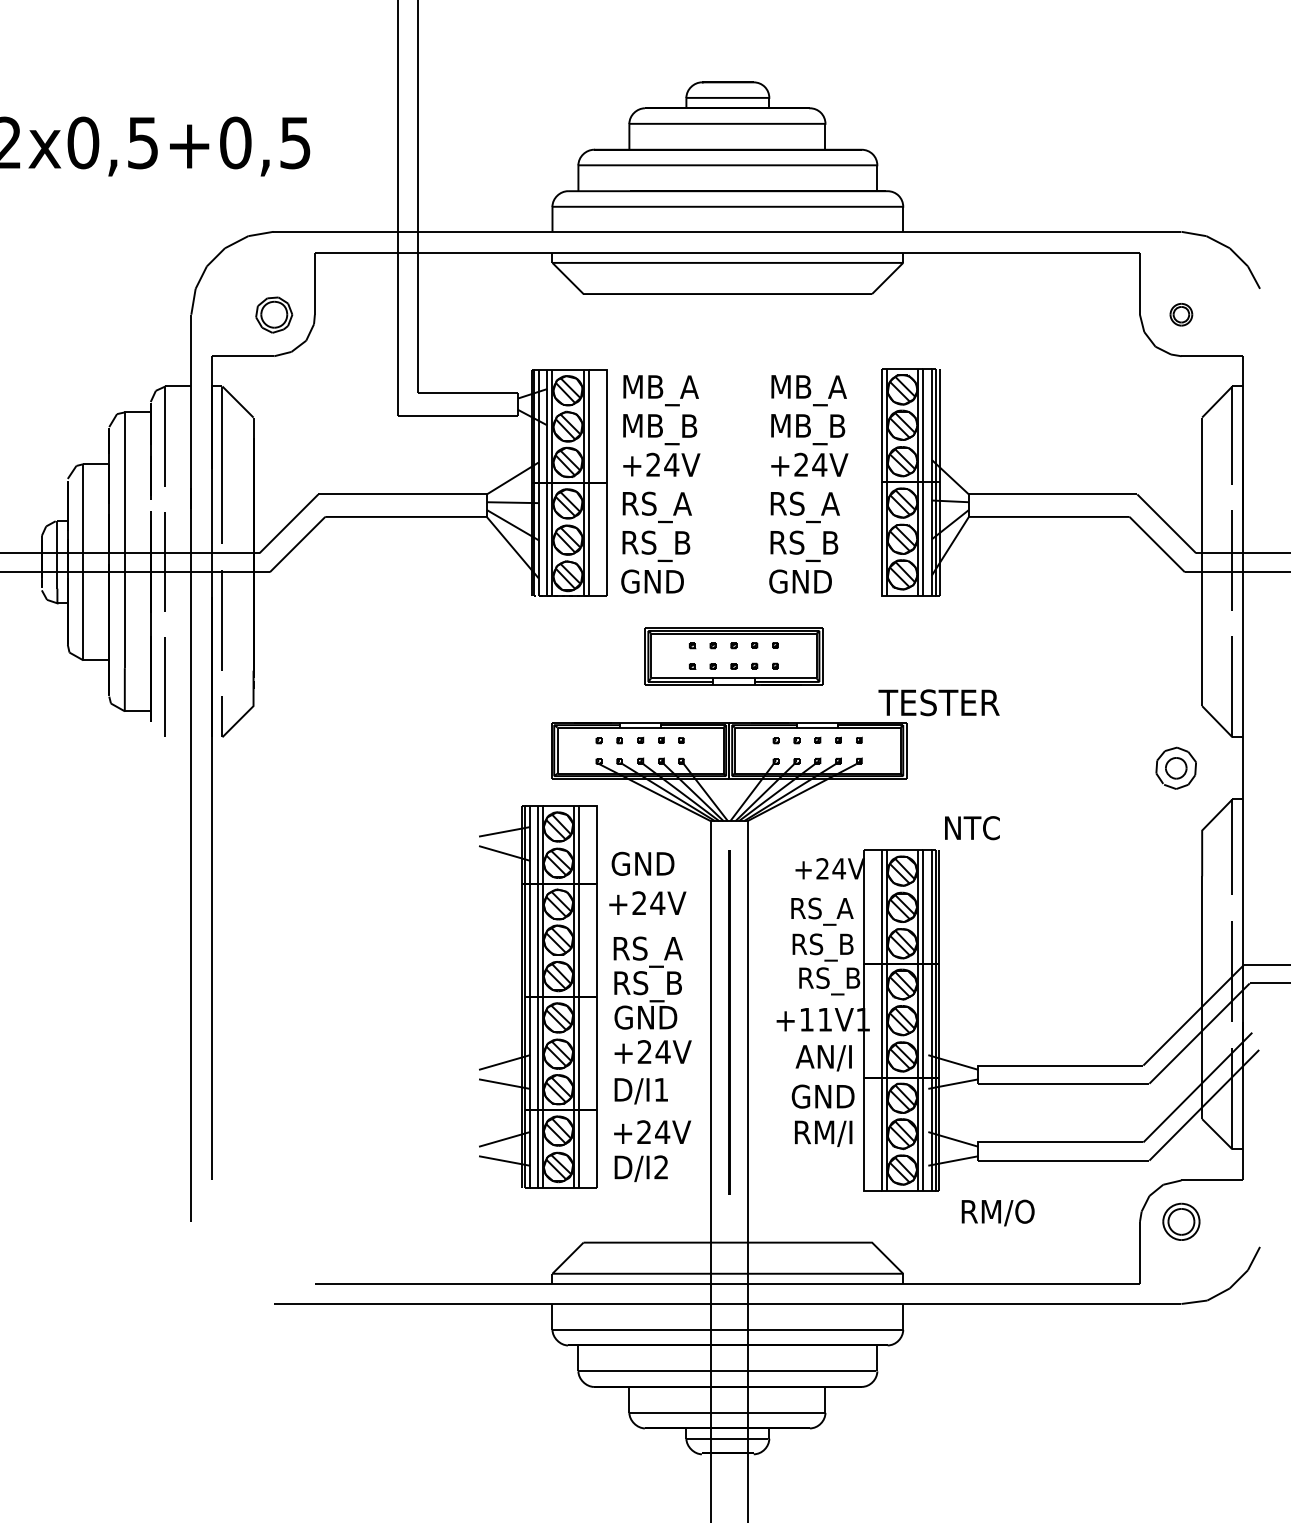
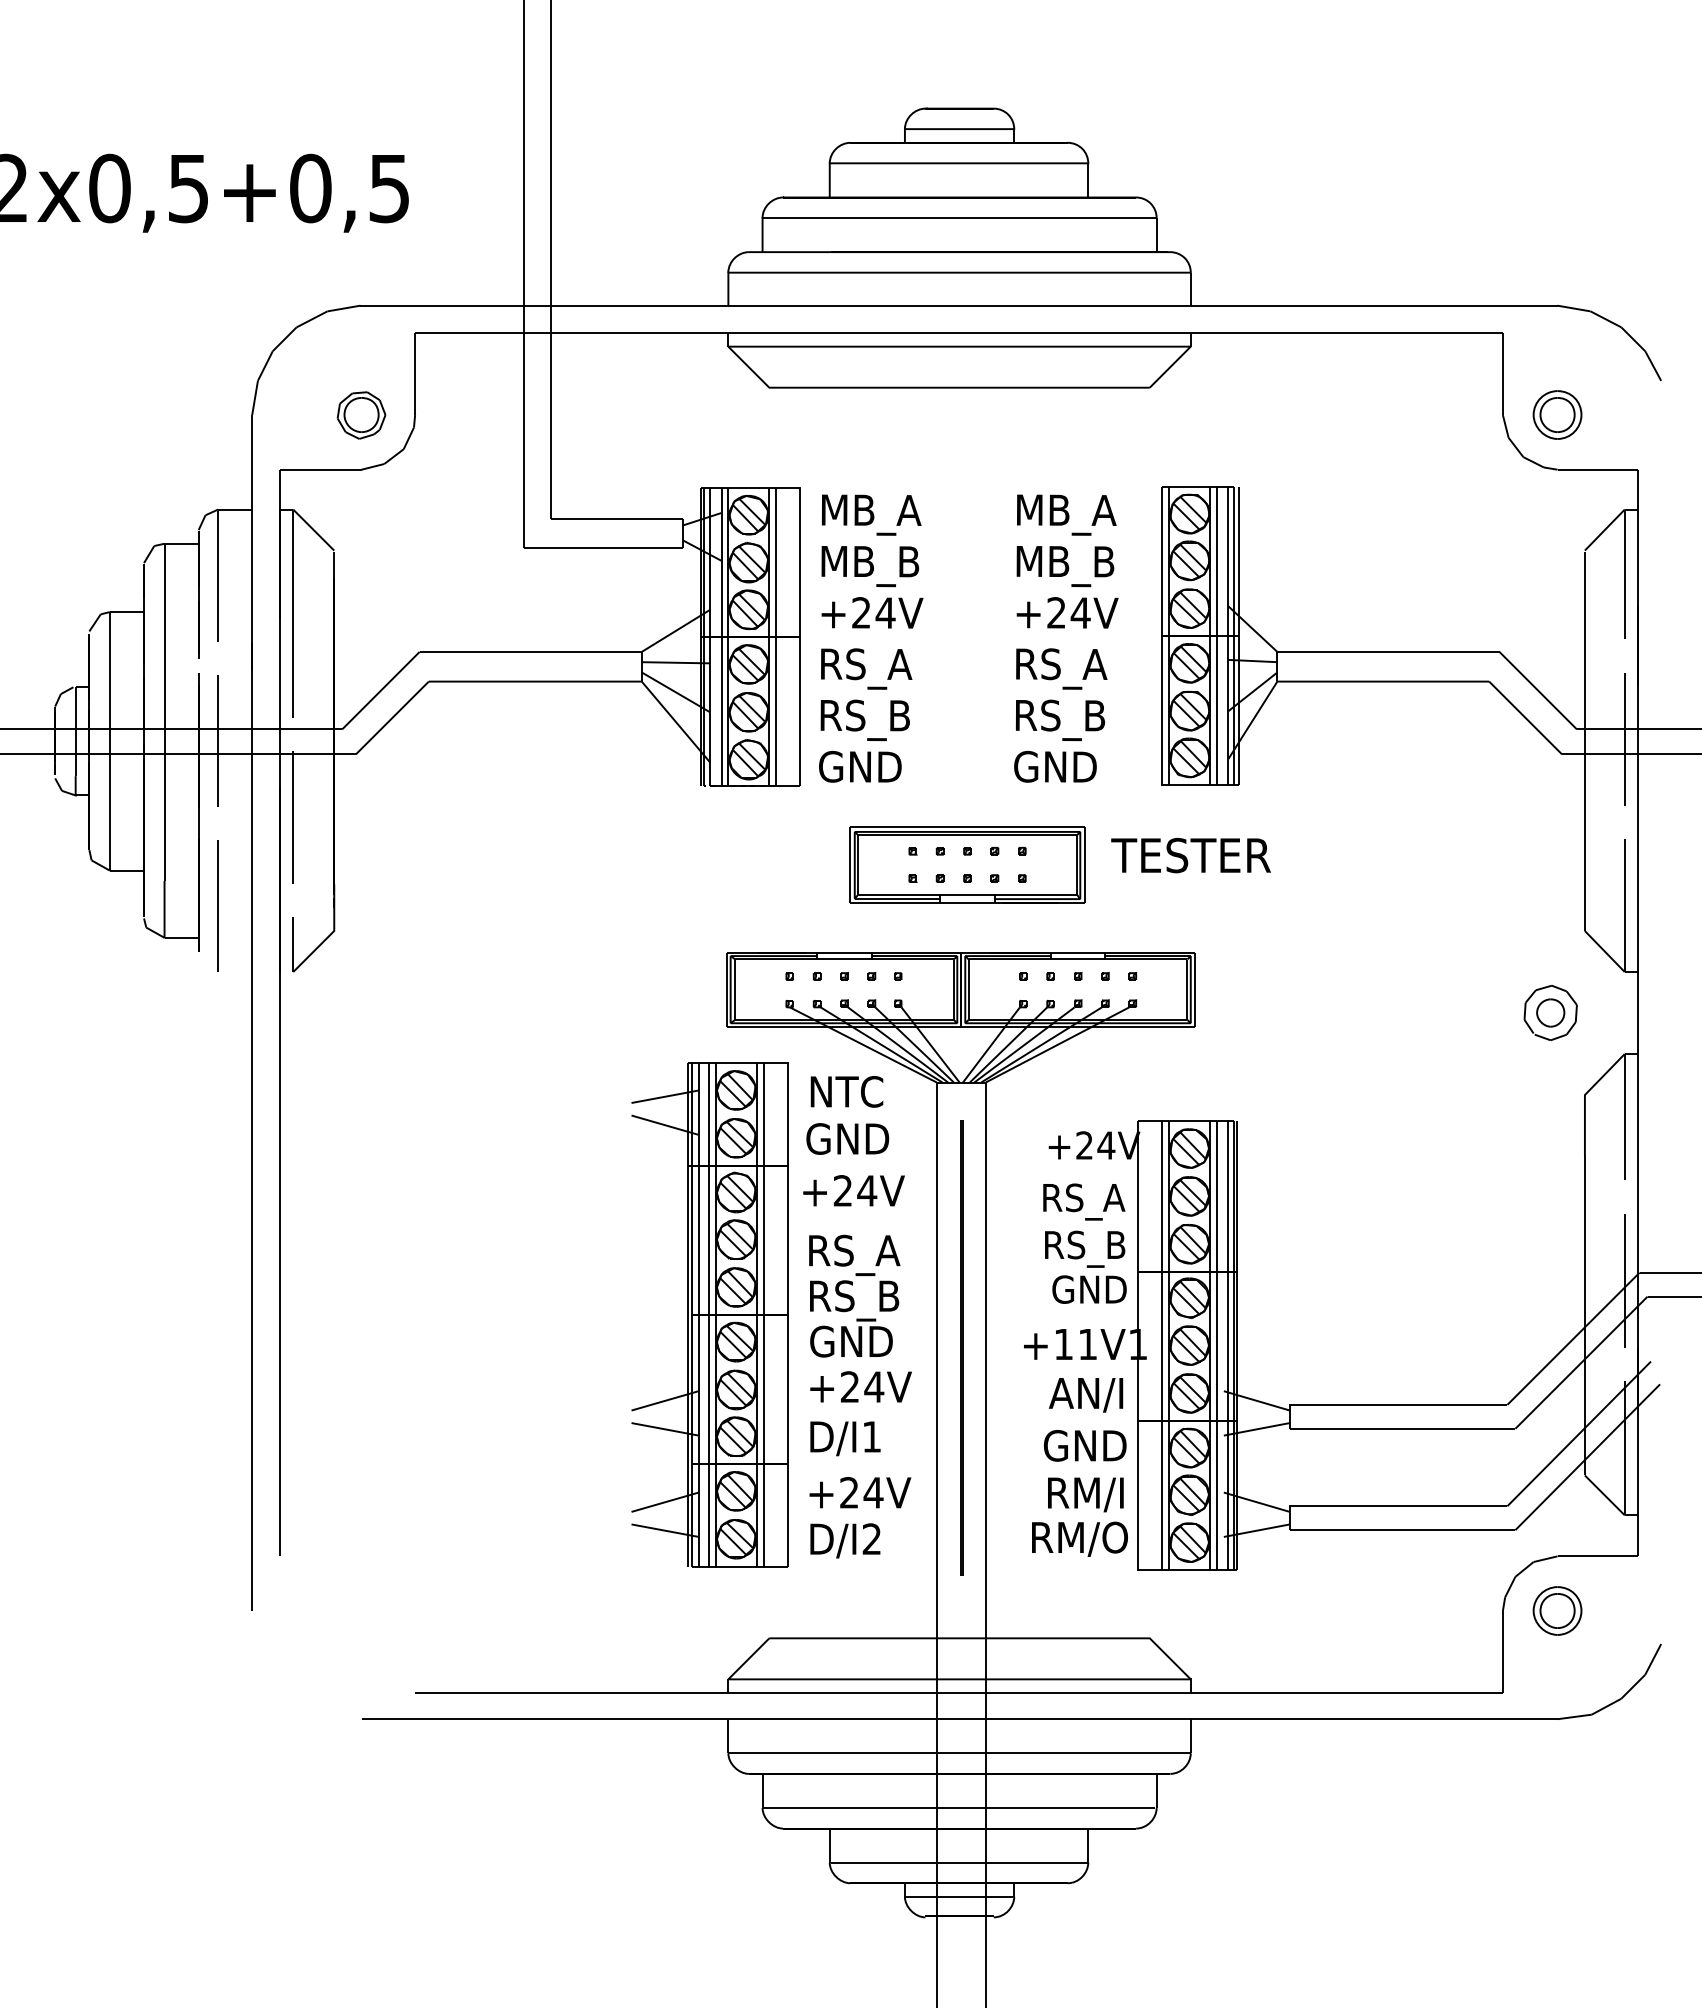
part: (1181, 314) -> (1557, 414), size x1.67
text: (938, 702) -> (1190, 855), moved
text: (972, 827) -> (846, 1091), moved
text: (828, 981) -> (1092, 1293), RS_B -> GND
text: (997, 1212) -> (1079, 1538), moved

